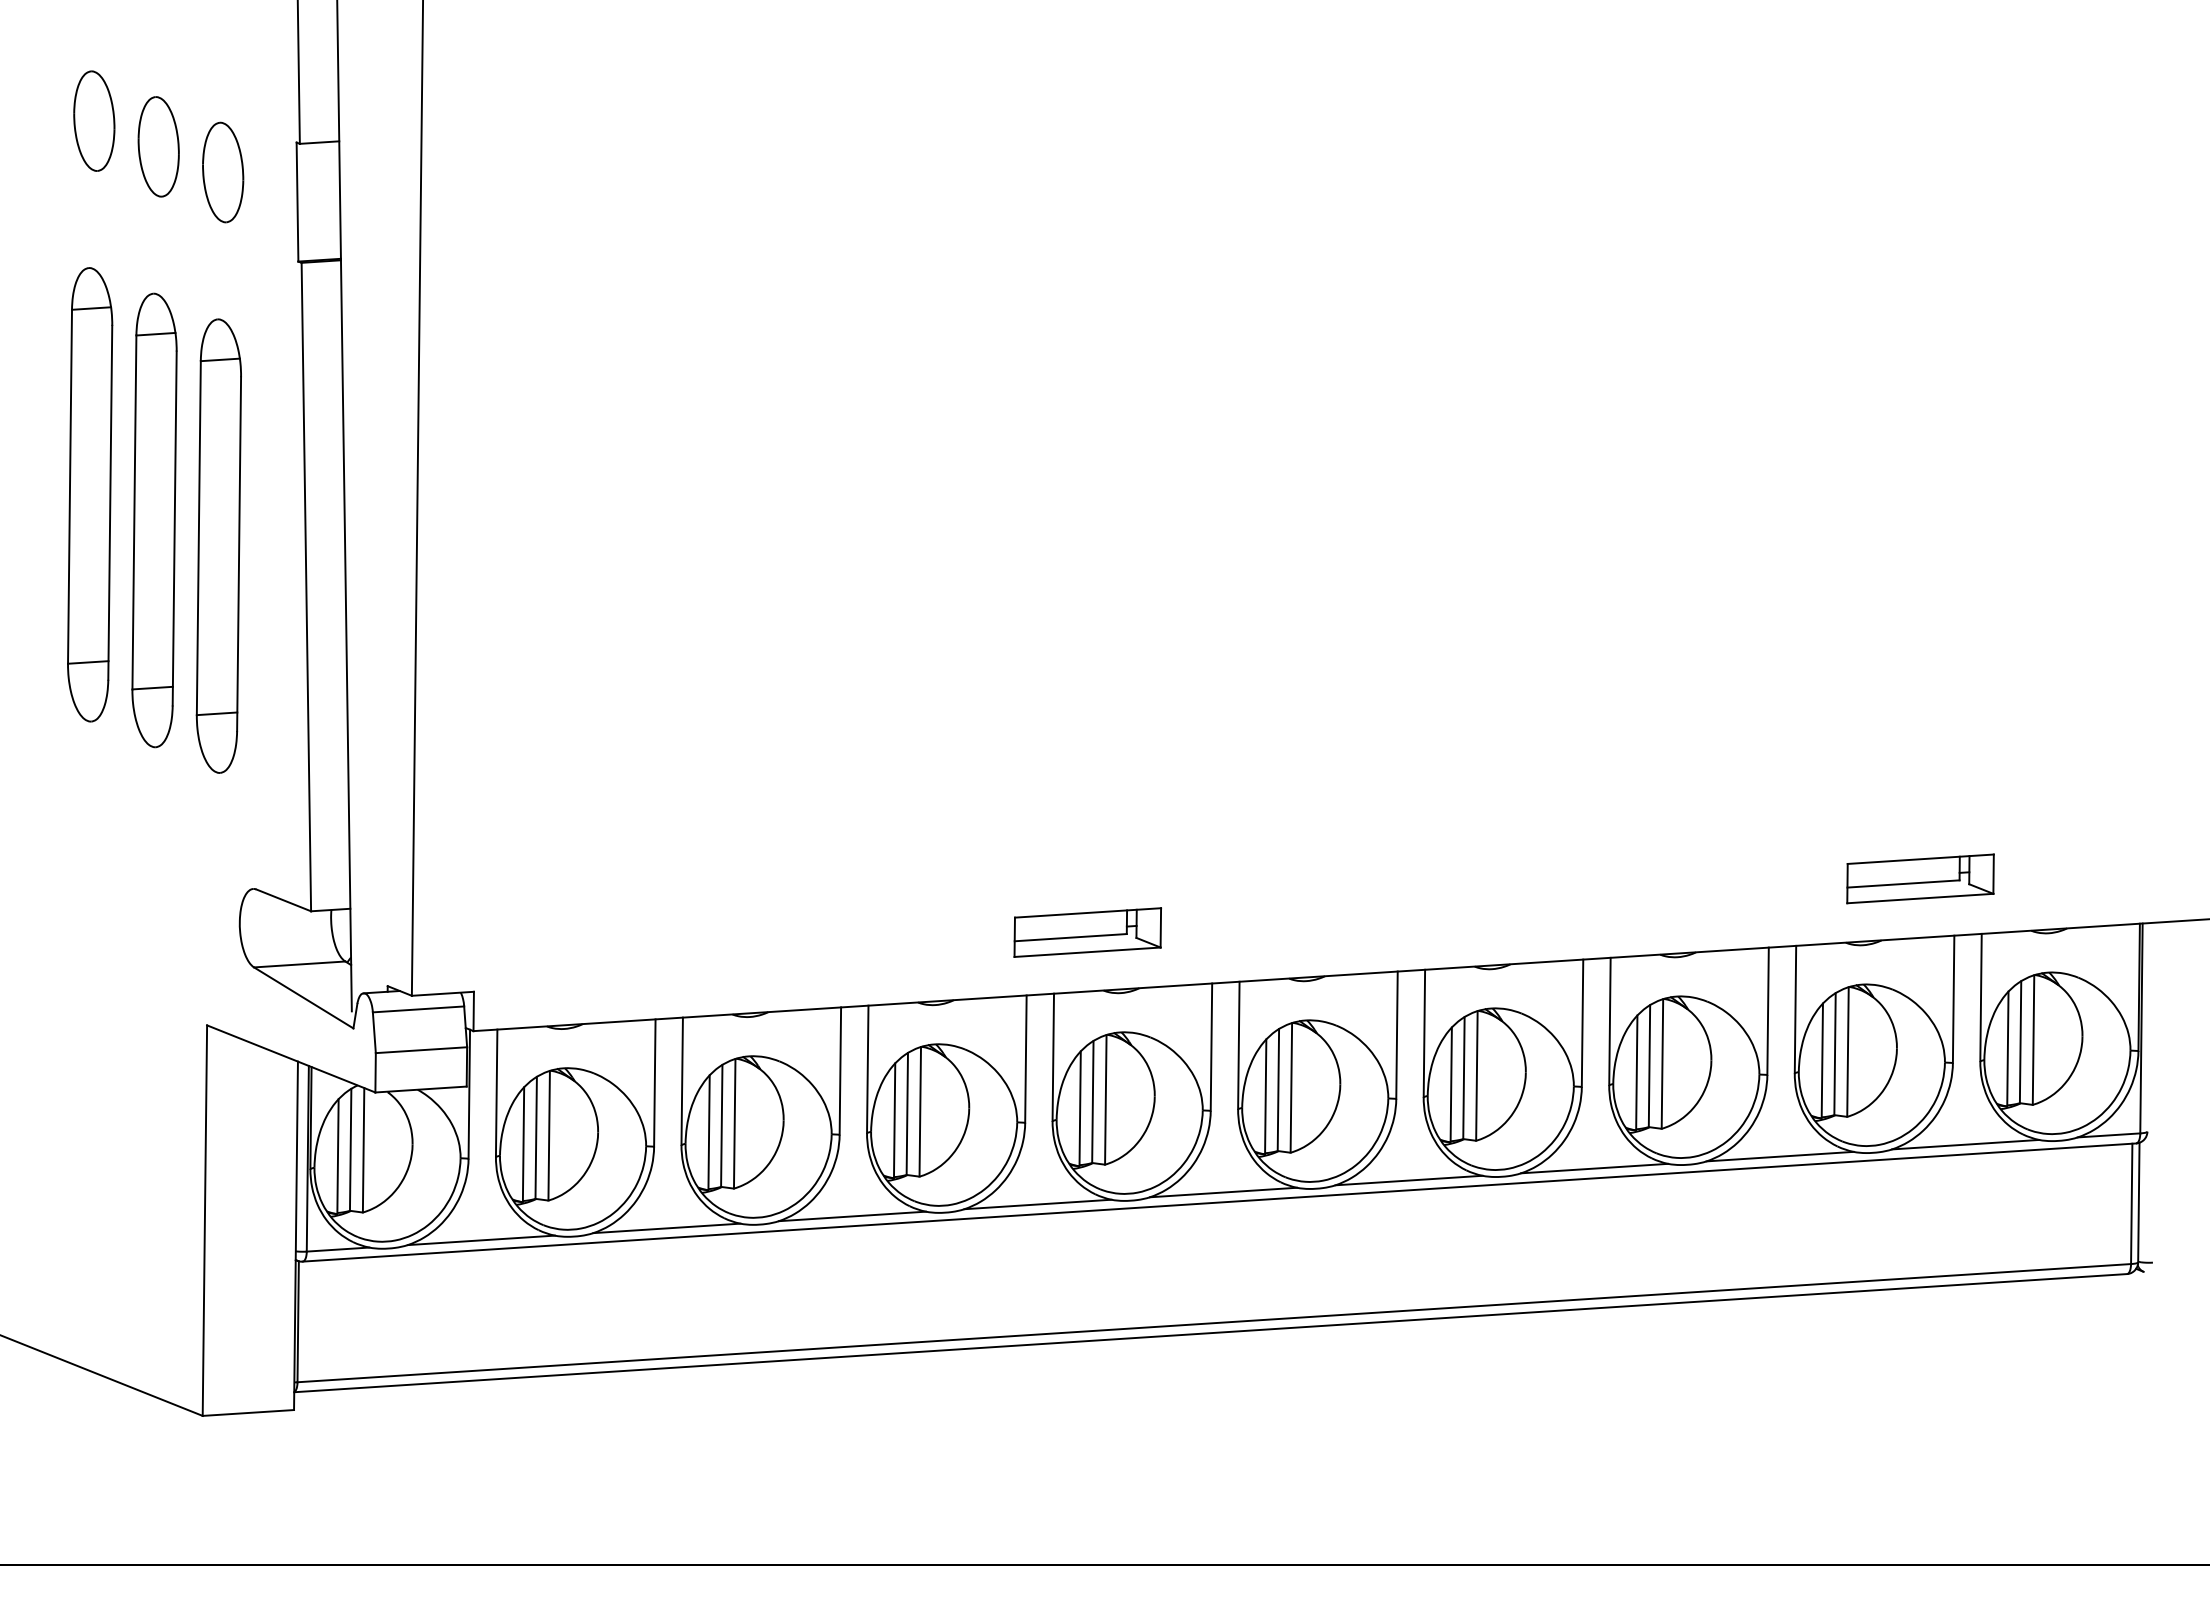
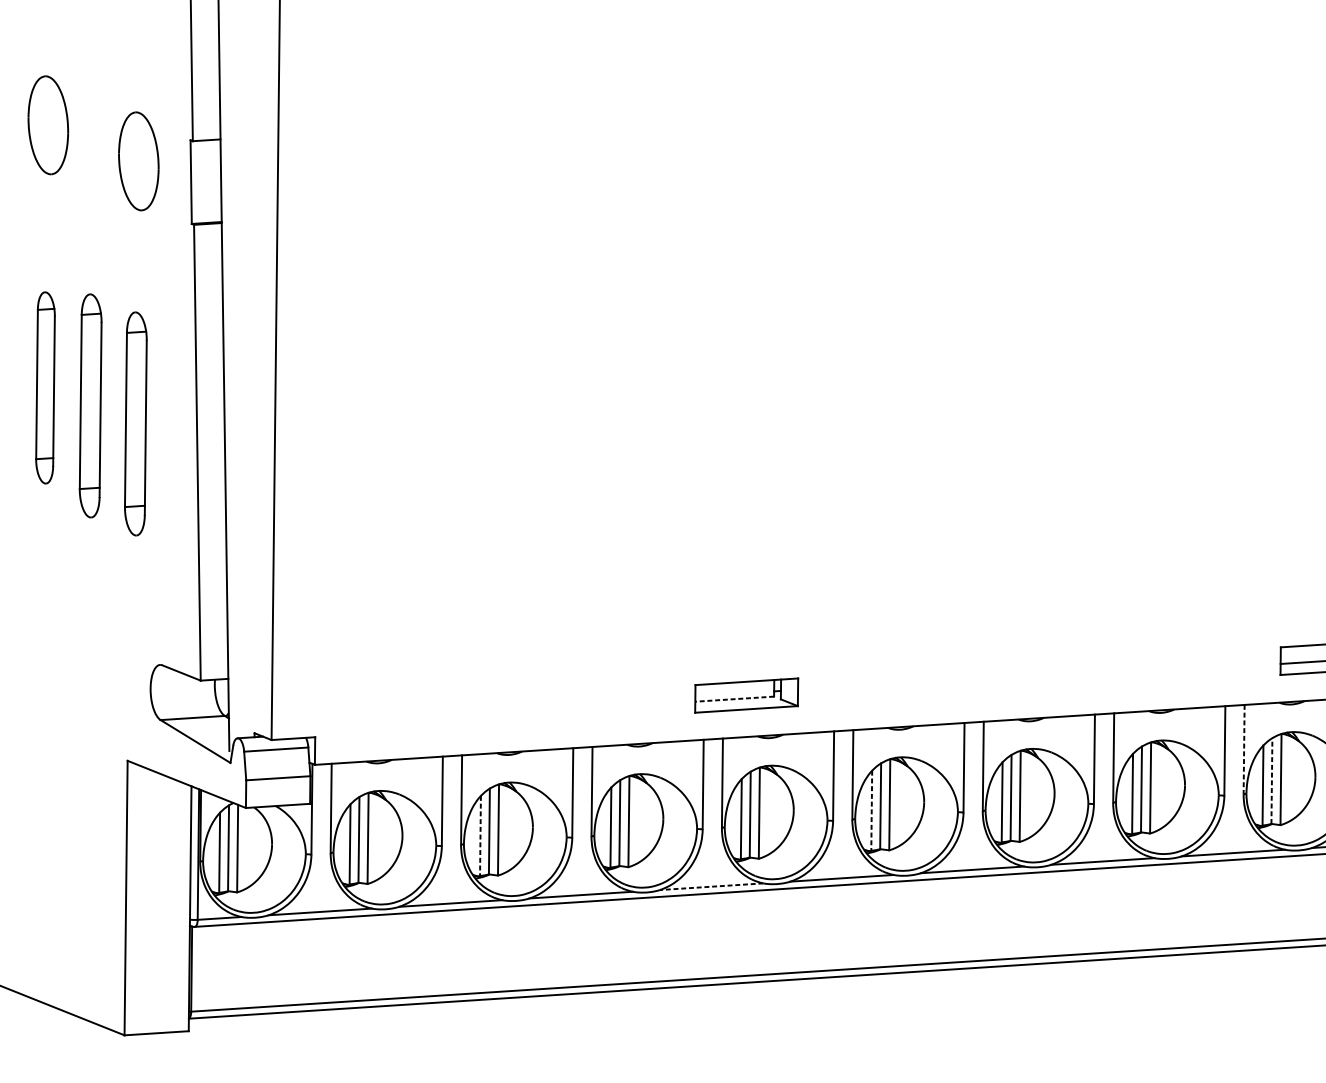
part: (94, 120) -> (48, 124), size x1.4
part: (158, 146) -> (93, 143), removed
part: (223, 172) -> (139, 161), size x1.4
part: (90, 494) -> (45, 387), size x0.6
part: (154, 520) -> (90, 405), size x0.7
part: (218, 545) -> (135, 423), size x0.7
line: (1070, 937) -> (734, 699), solid -> dashed
line: (1795, 1009) -> (1244, 749), solid -> dashed
line: (1835, 1054) -> (1272, 781), solid -> dashed
line: (1265, 1097) -> (871, 811), solid -> dashed
line: (709, 1133) -> (480, 836), solid -> dashed
line: (1037, 1204) -> (711, 886), solid -> dashed

